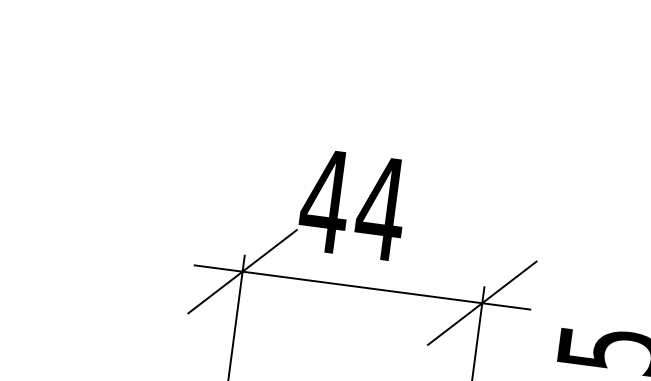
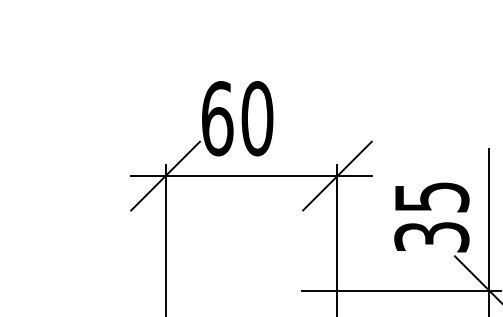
text: (352, 204) -> (236, 118), 44 -> 60

